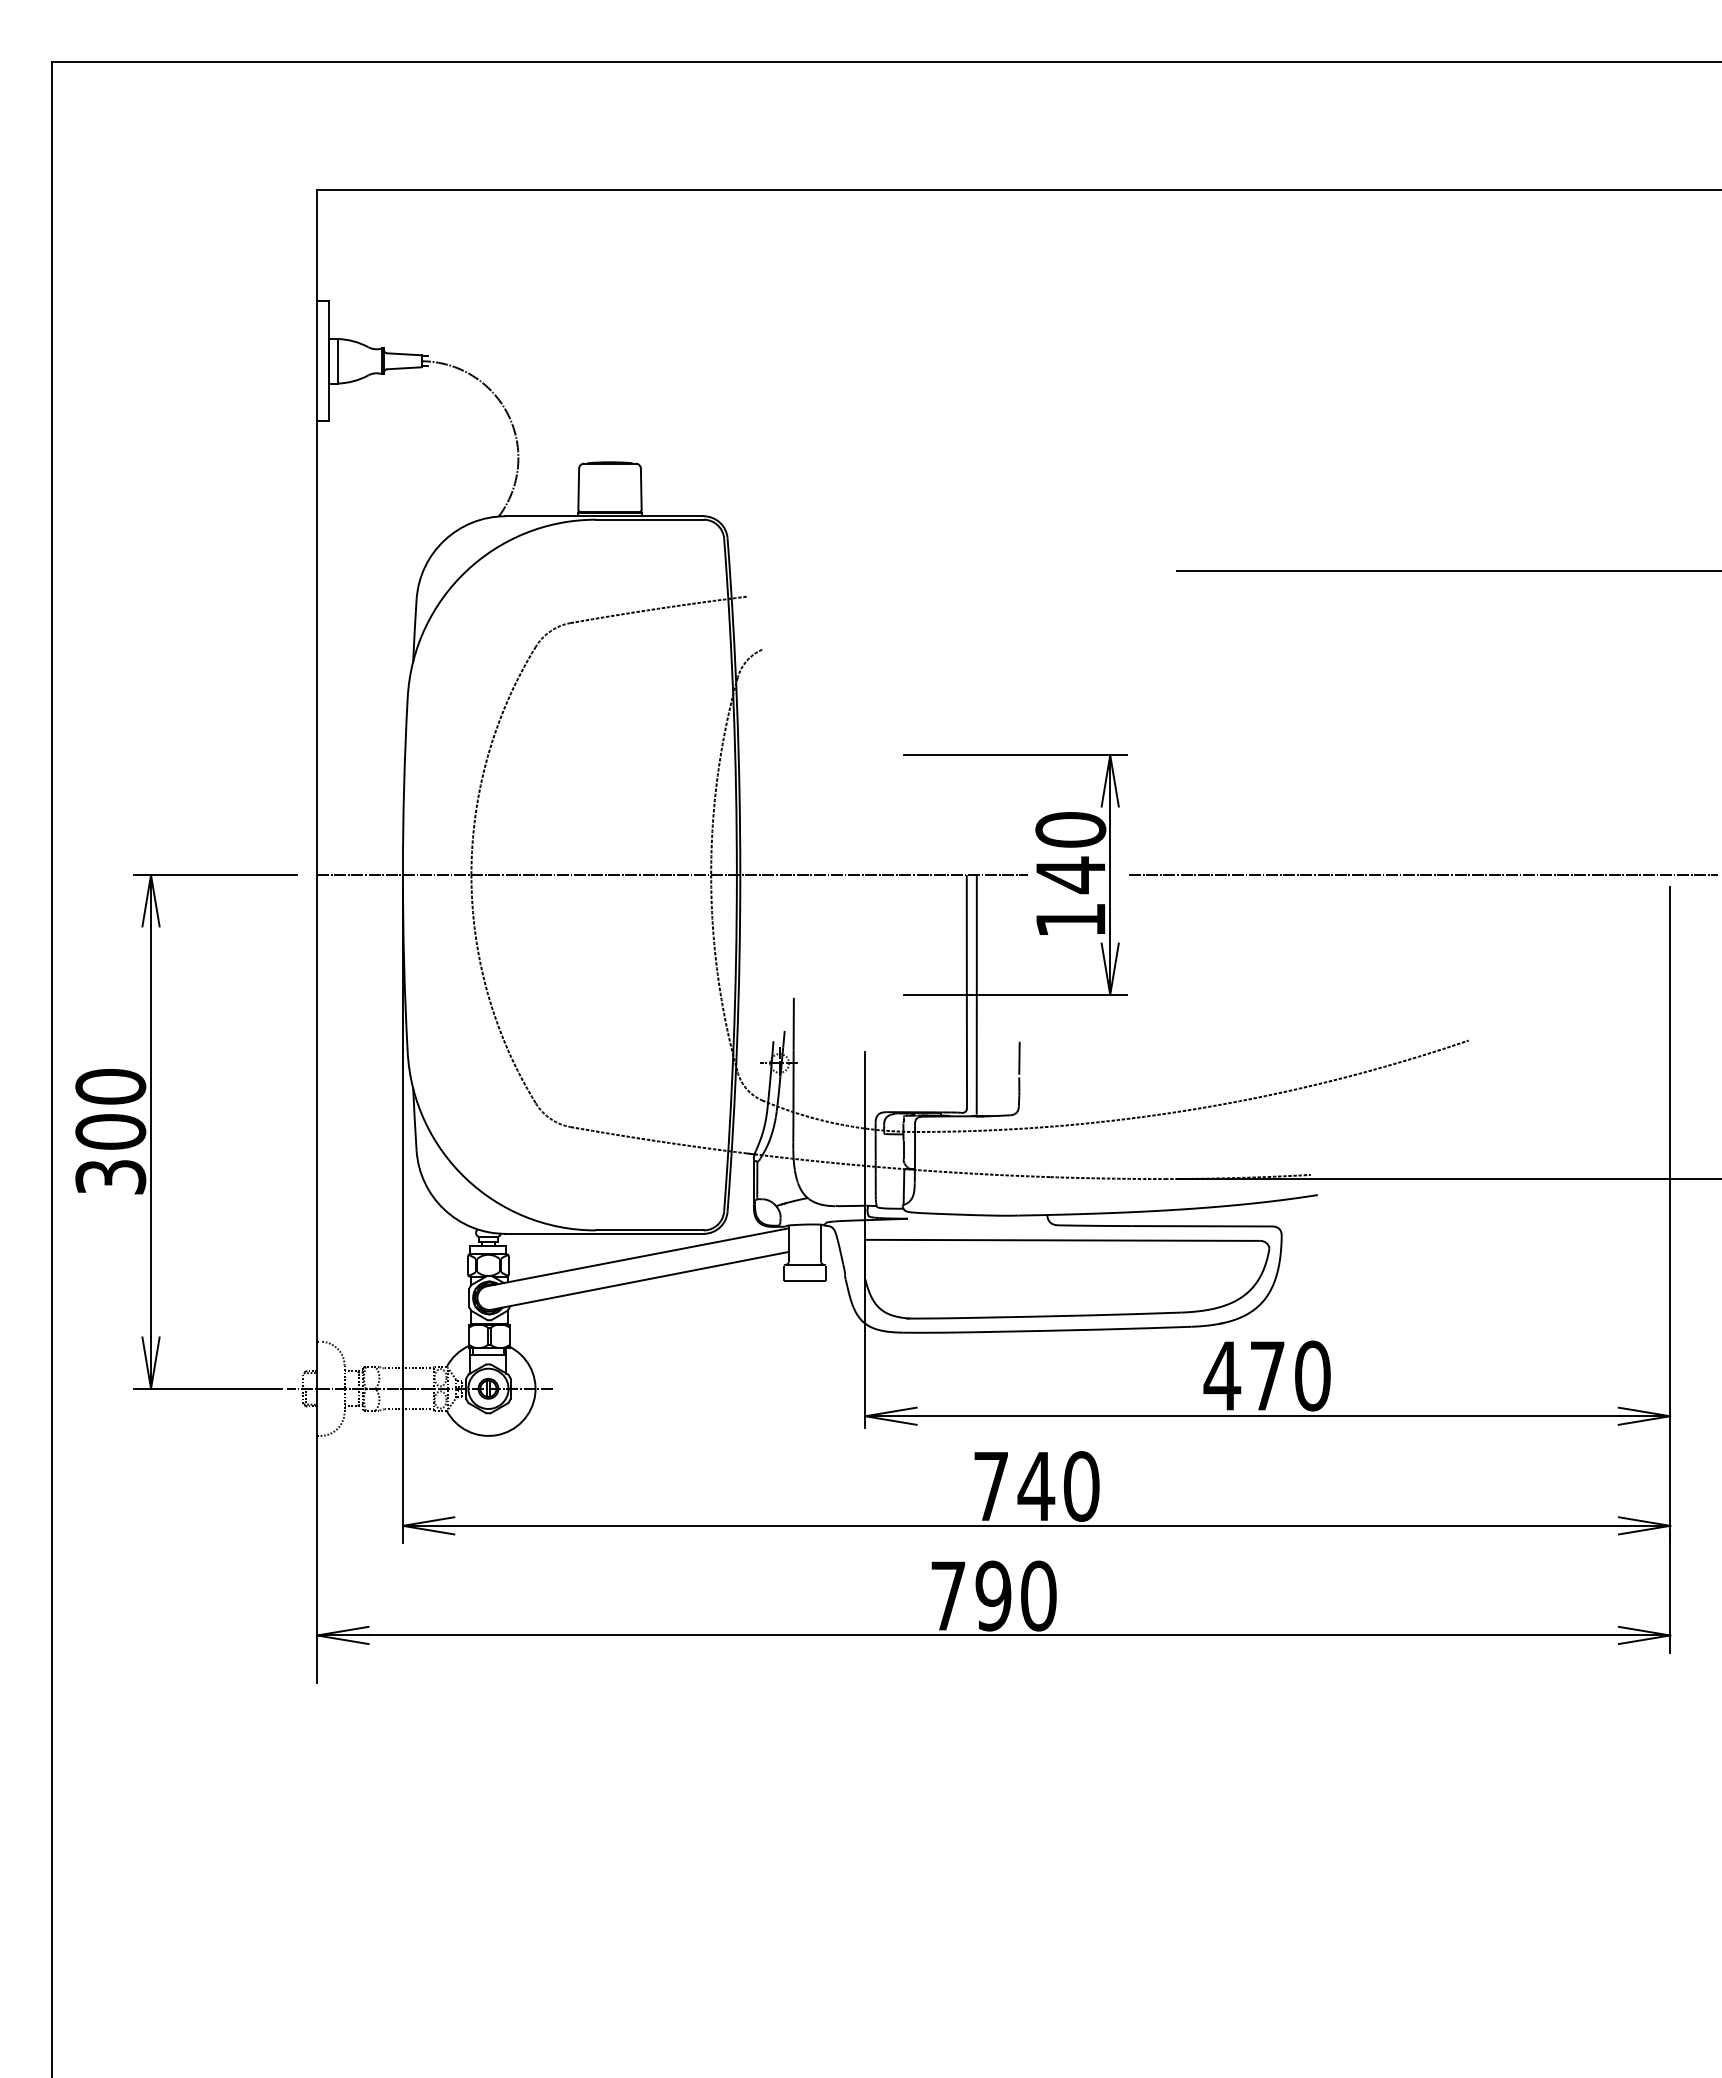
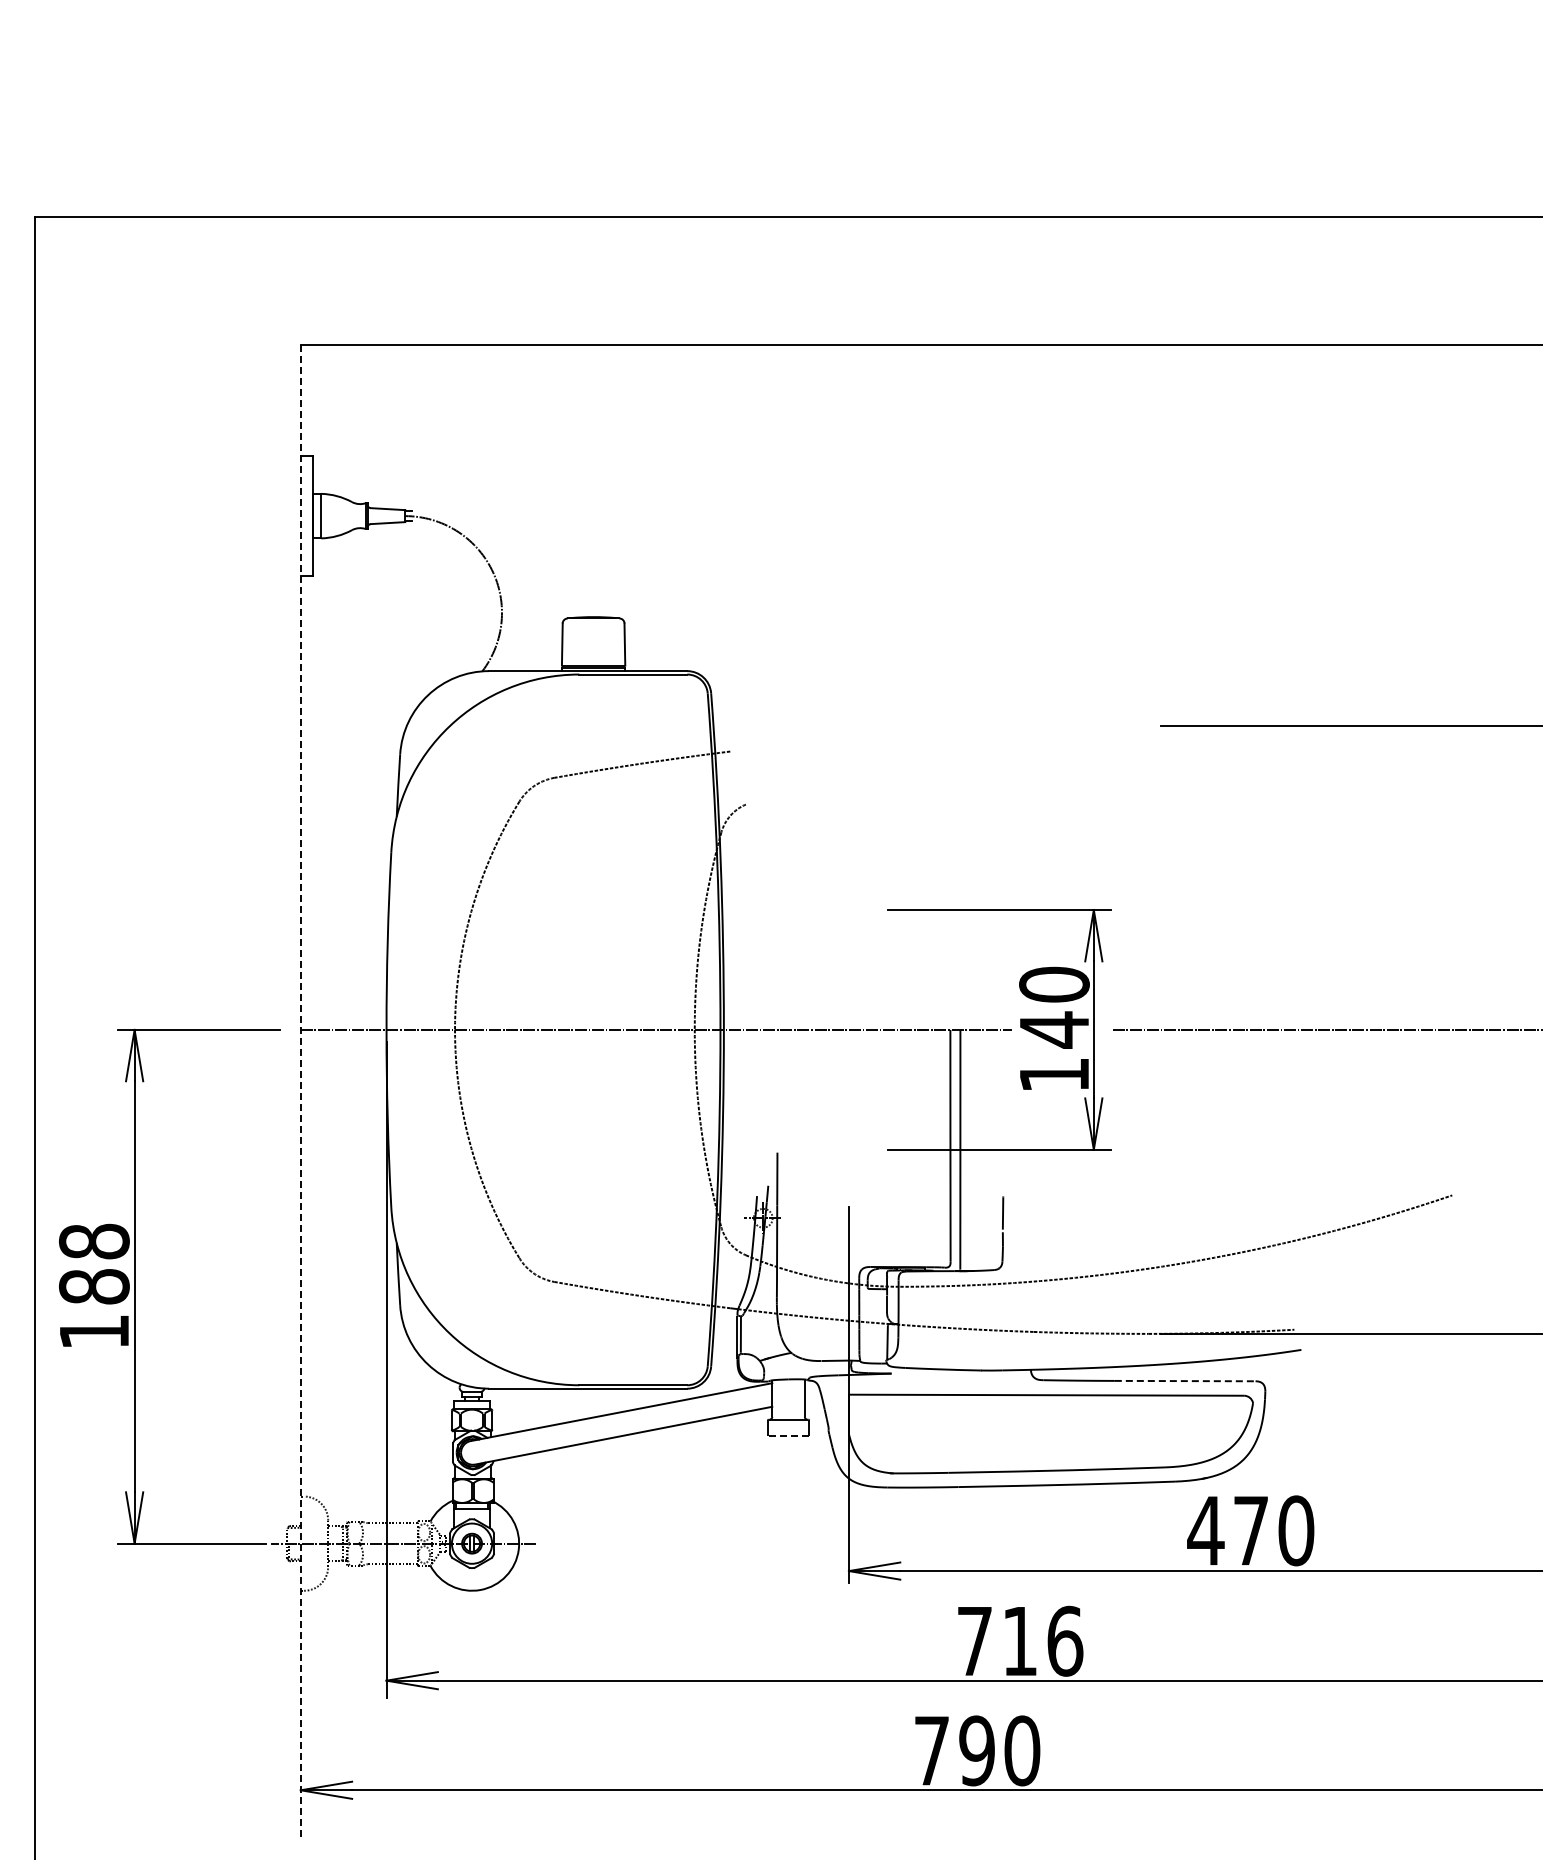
line: (317, 936) -> (301, 1091), solid -> dashed
text: (110, 1131) -> (94, 1286), 300 -> 188
line: (1202, 1226) -> (1186, 1381), solid -> dashed
line: (804, 1280) -> (788, 1435), solid -> dashed
text: (1058, 1486) -> (1042, 1641), 740 -> 716

